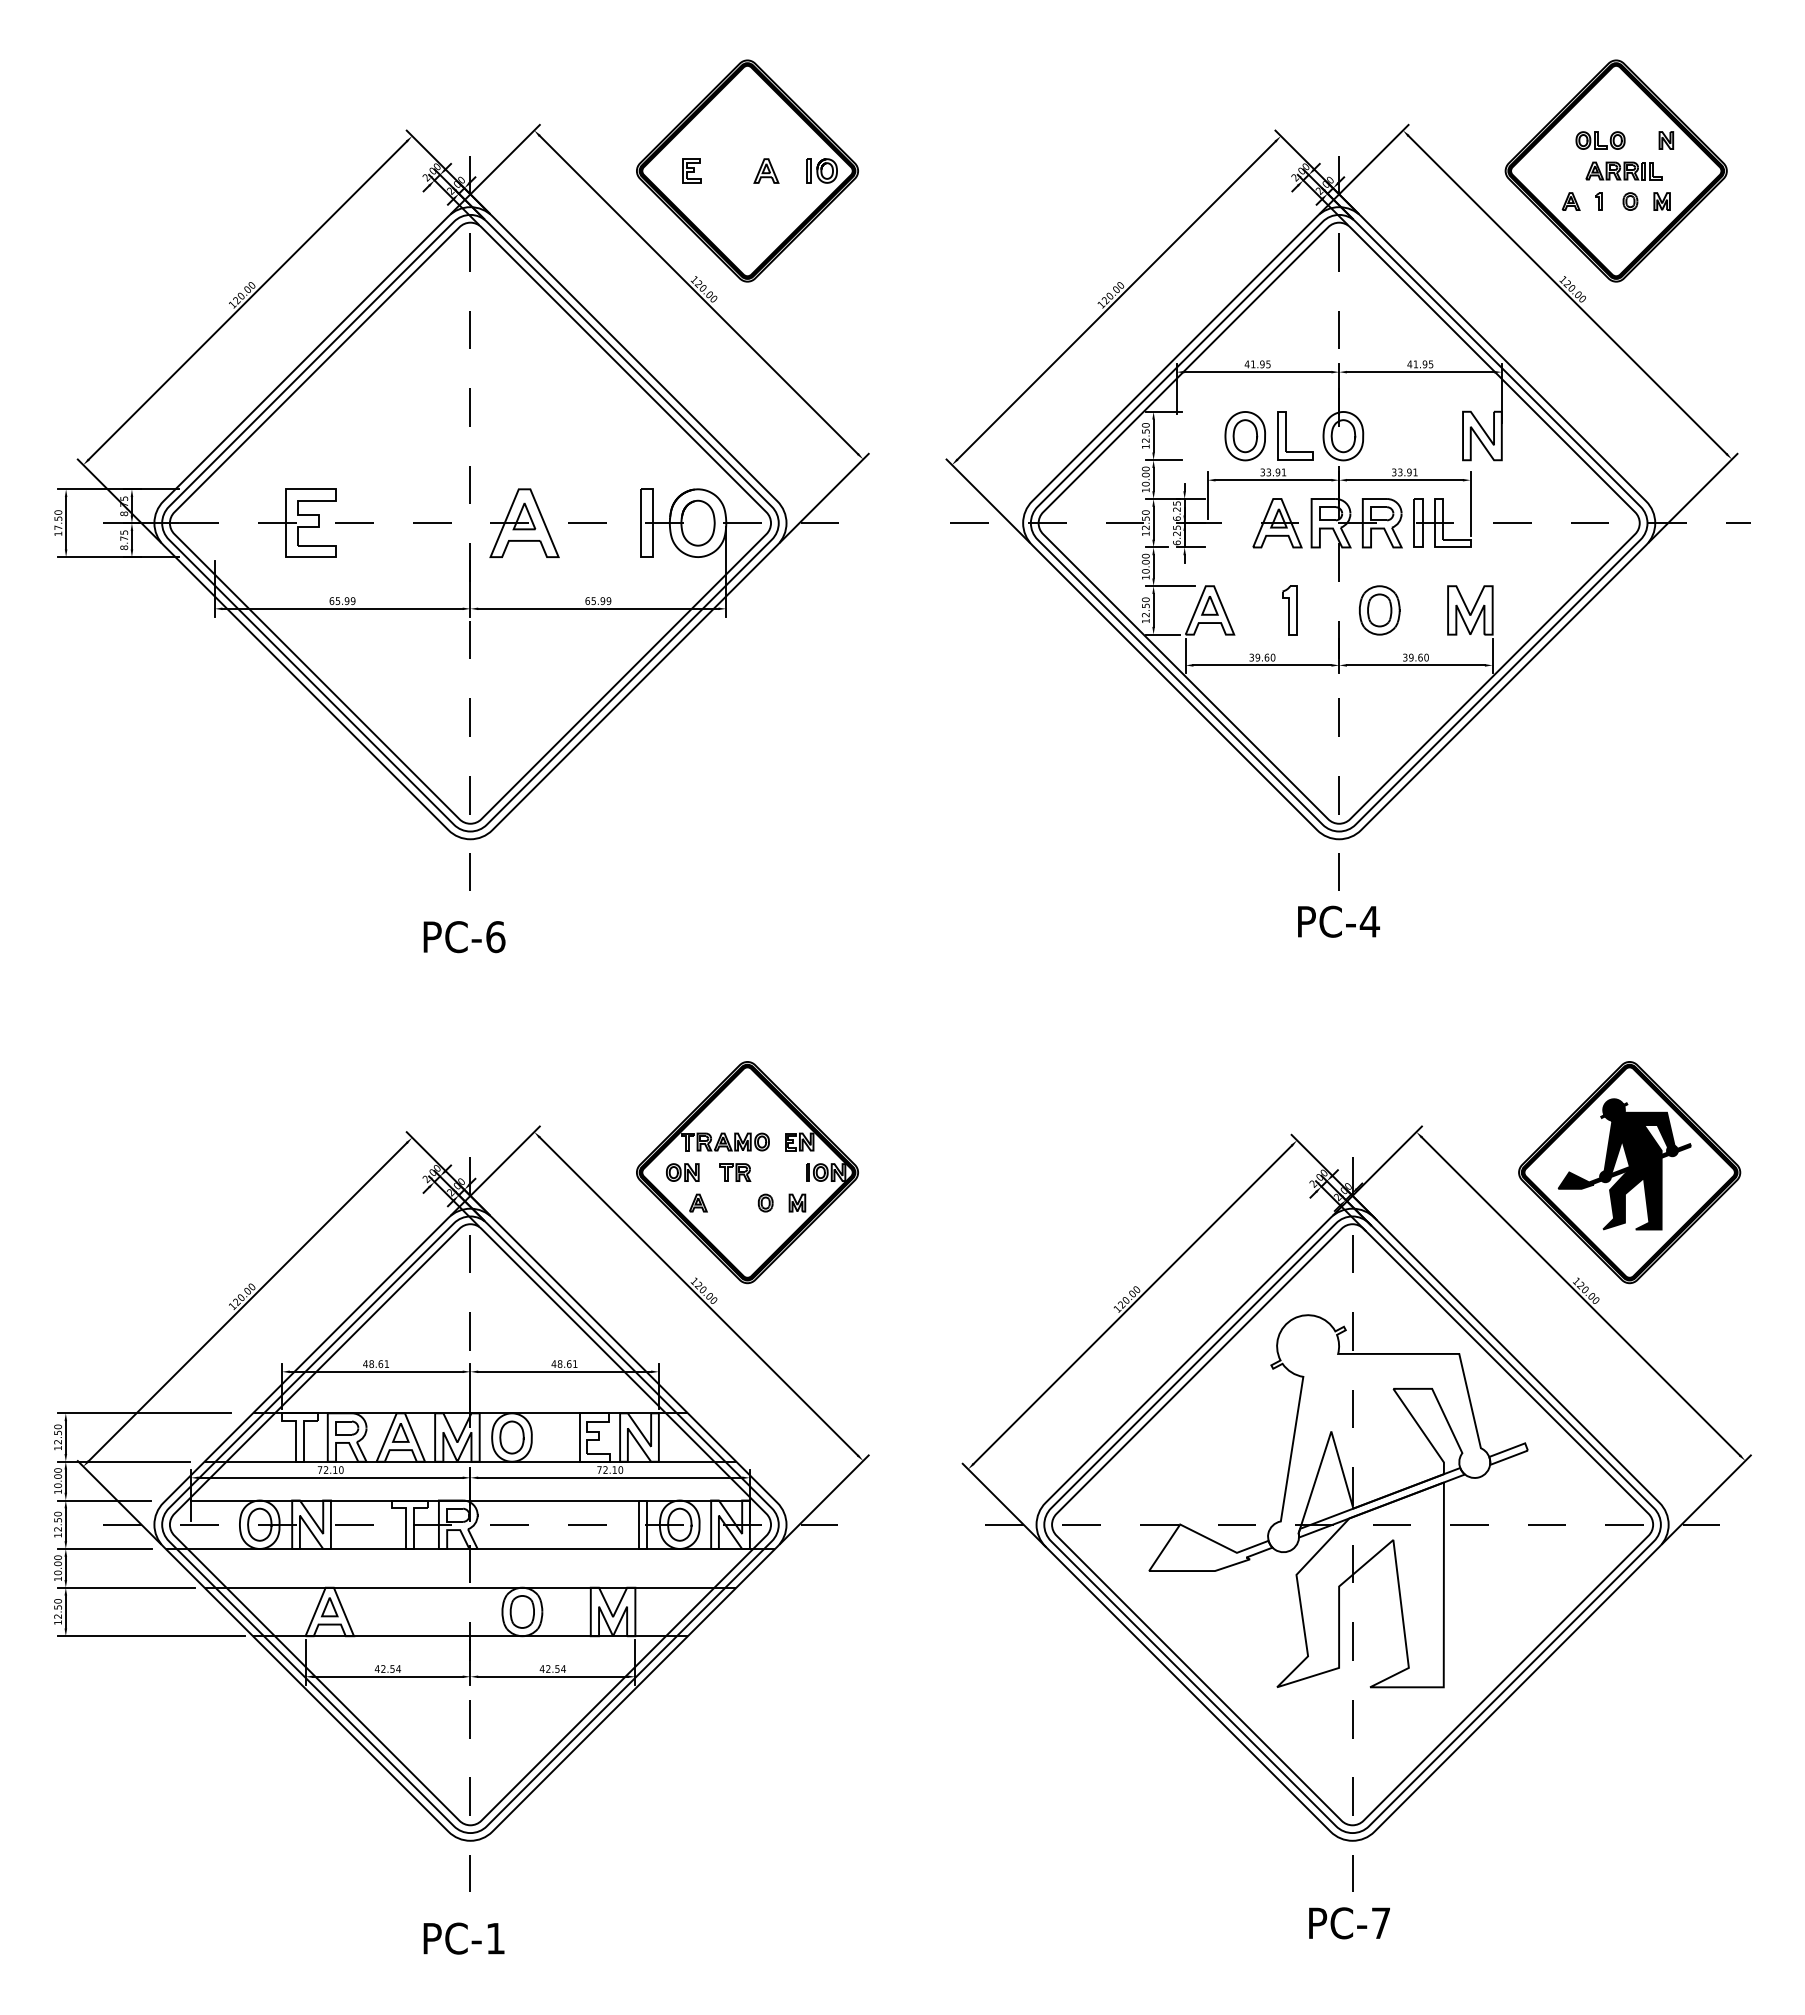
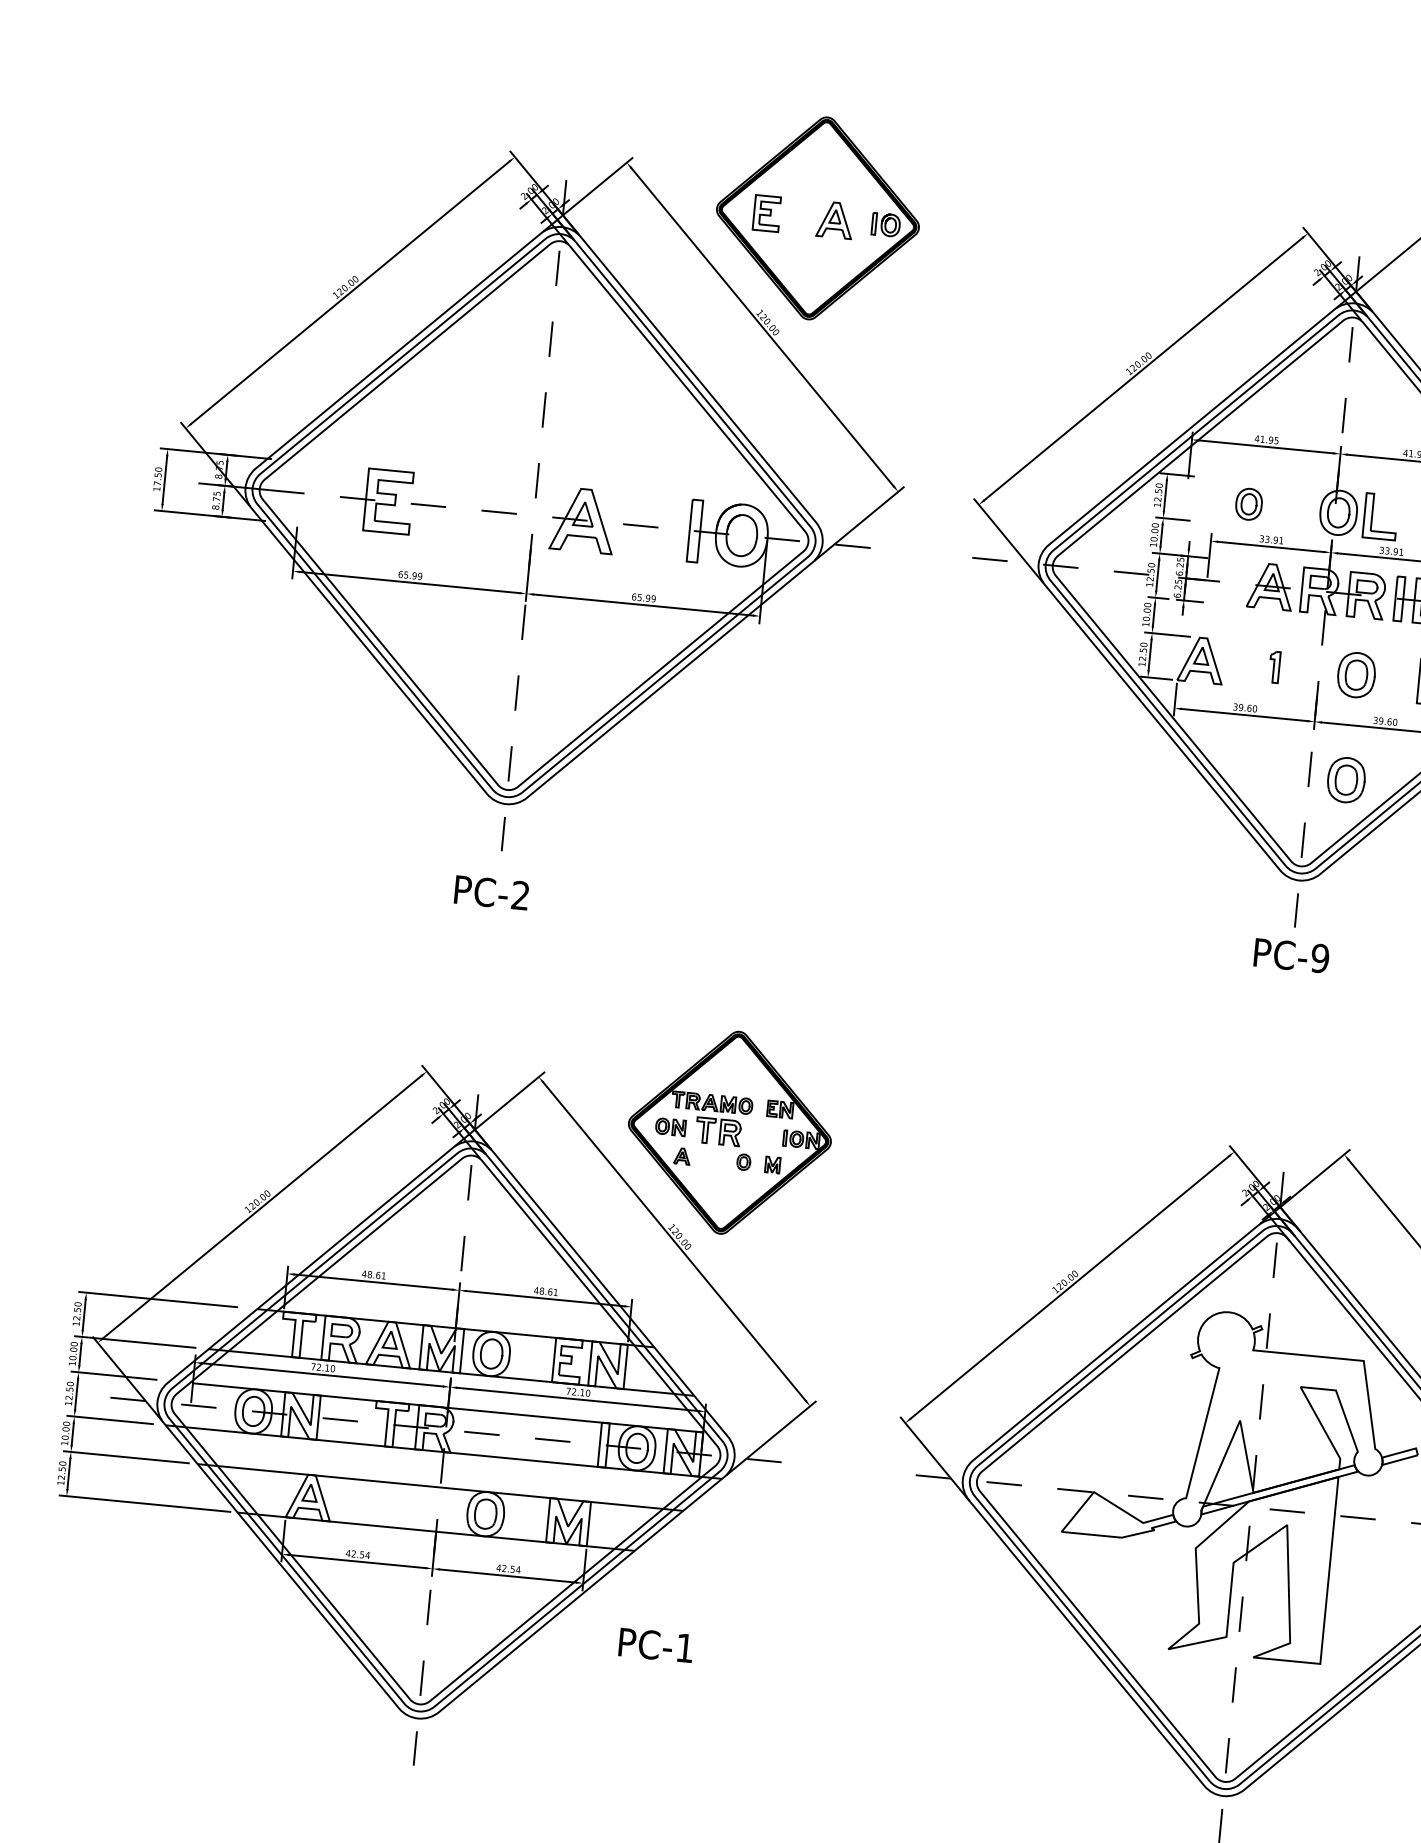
part: (691, 170) -> (766, 213), size x1.6
part: (766, 170) -> (835, 219), size x1.6
part: (1286, 435) -> (1372, 515), moved
part: (1244, 436) -> (1248, 504), size x0.7
part: (1289, 610) -> (1274, 667), size x0.7
part: (1379, 725) -> (1346, 780), added
text: (1369, 921) -> (1319, 958), PC-4 -> PC-9
text: (495, 937) -> (520, 896), PC-6 -> PC-2
part: (735, 1172) -> (718, 1131), size x1.6
text: (463, 1938) -> (655, 1645), moved

